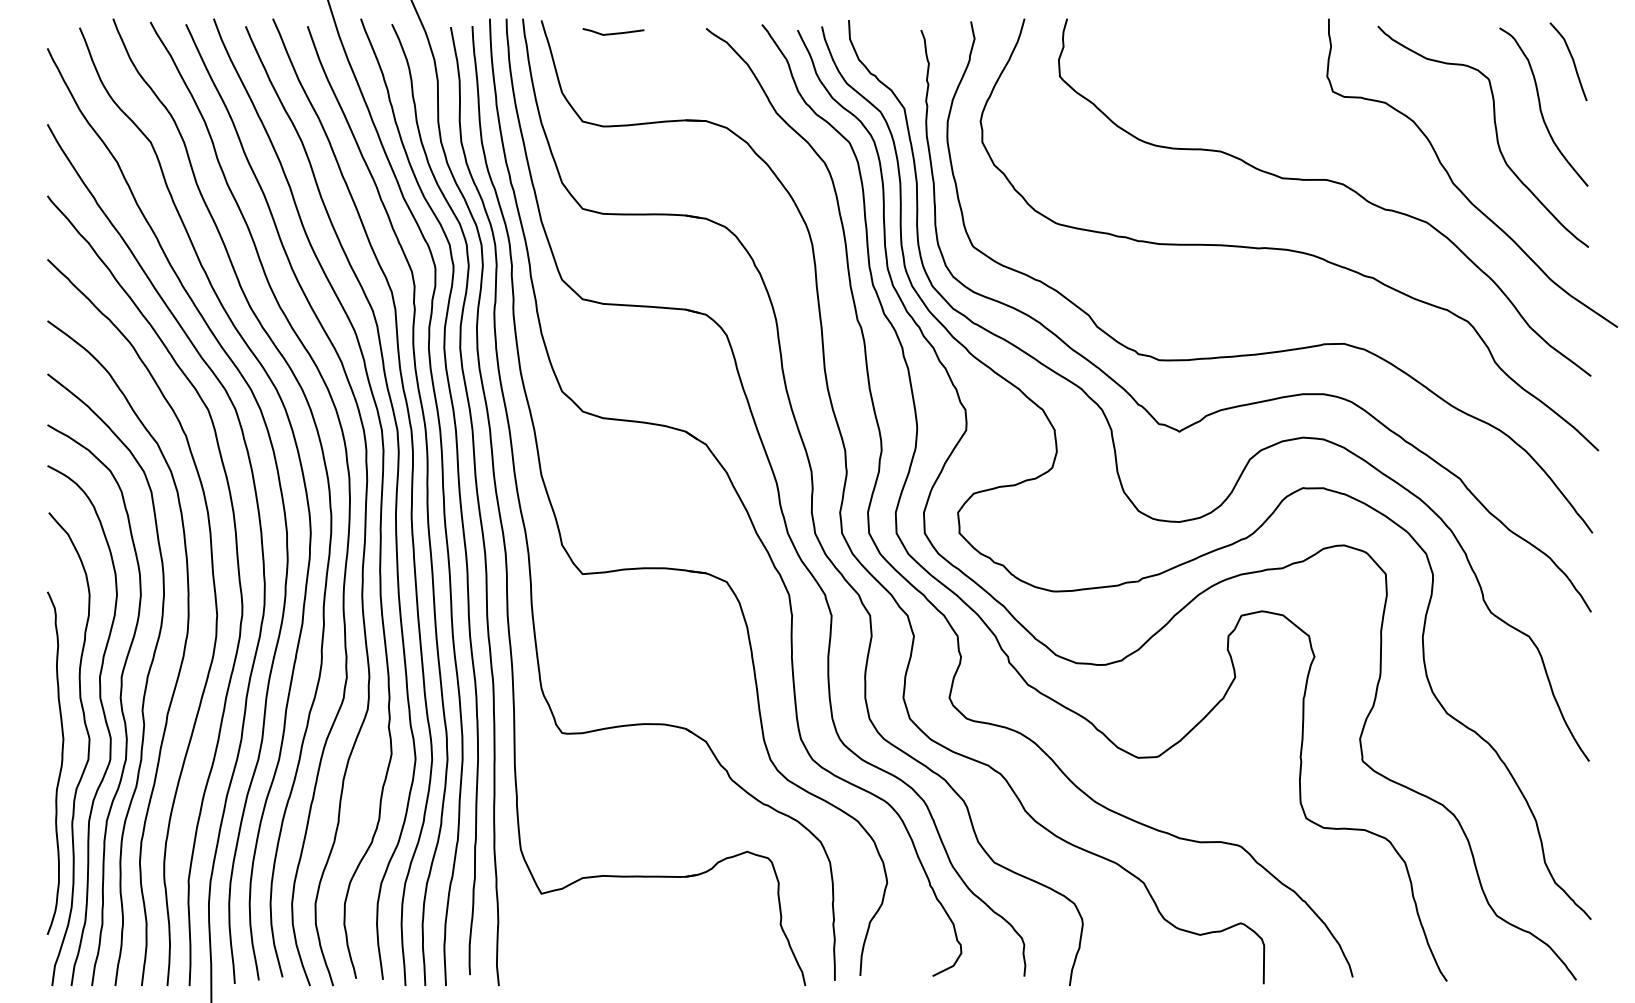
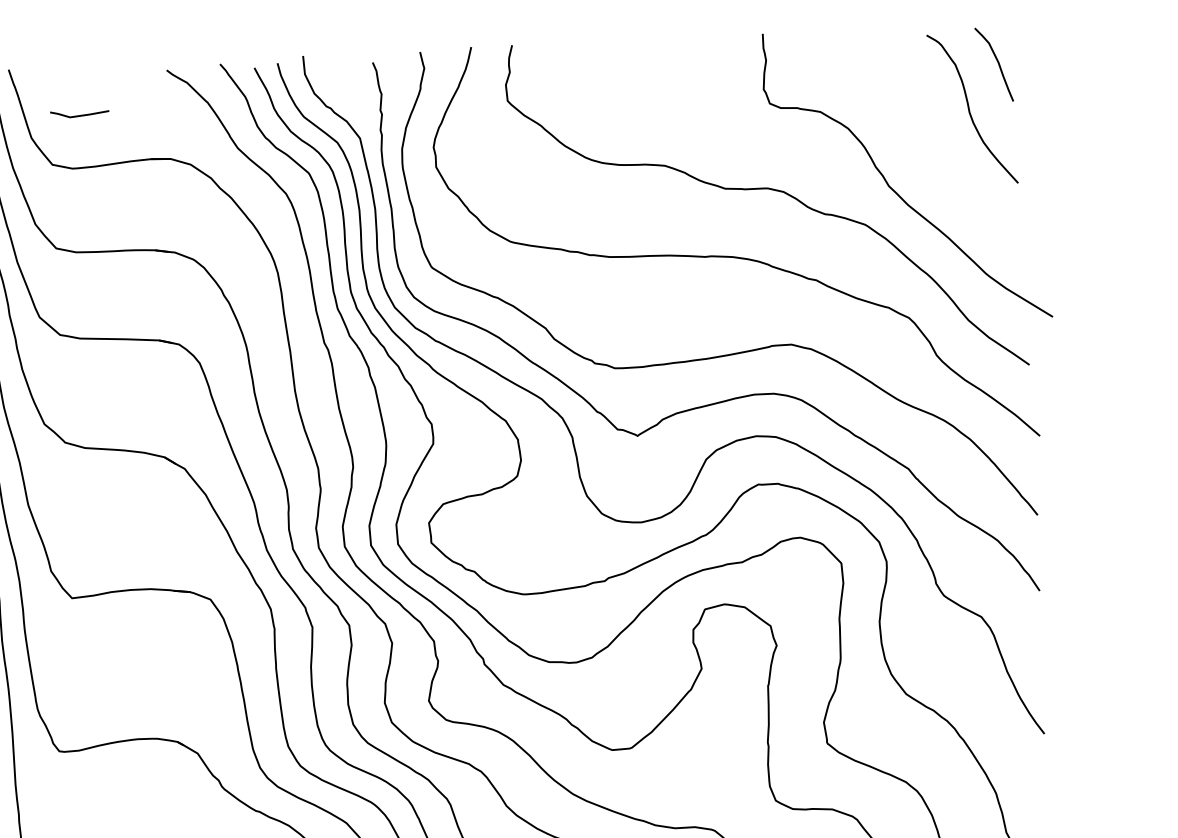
line: (613, 33) -> (79, 115), moved
curve: (1495, 133) -> (927, 136), removed

